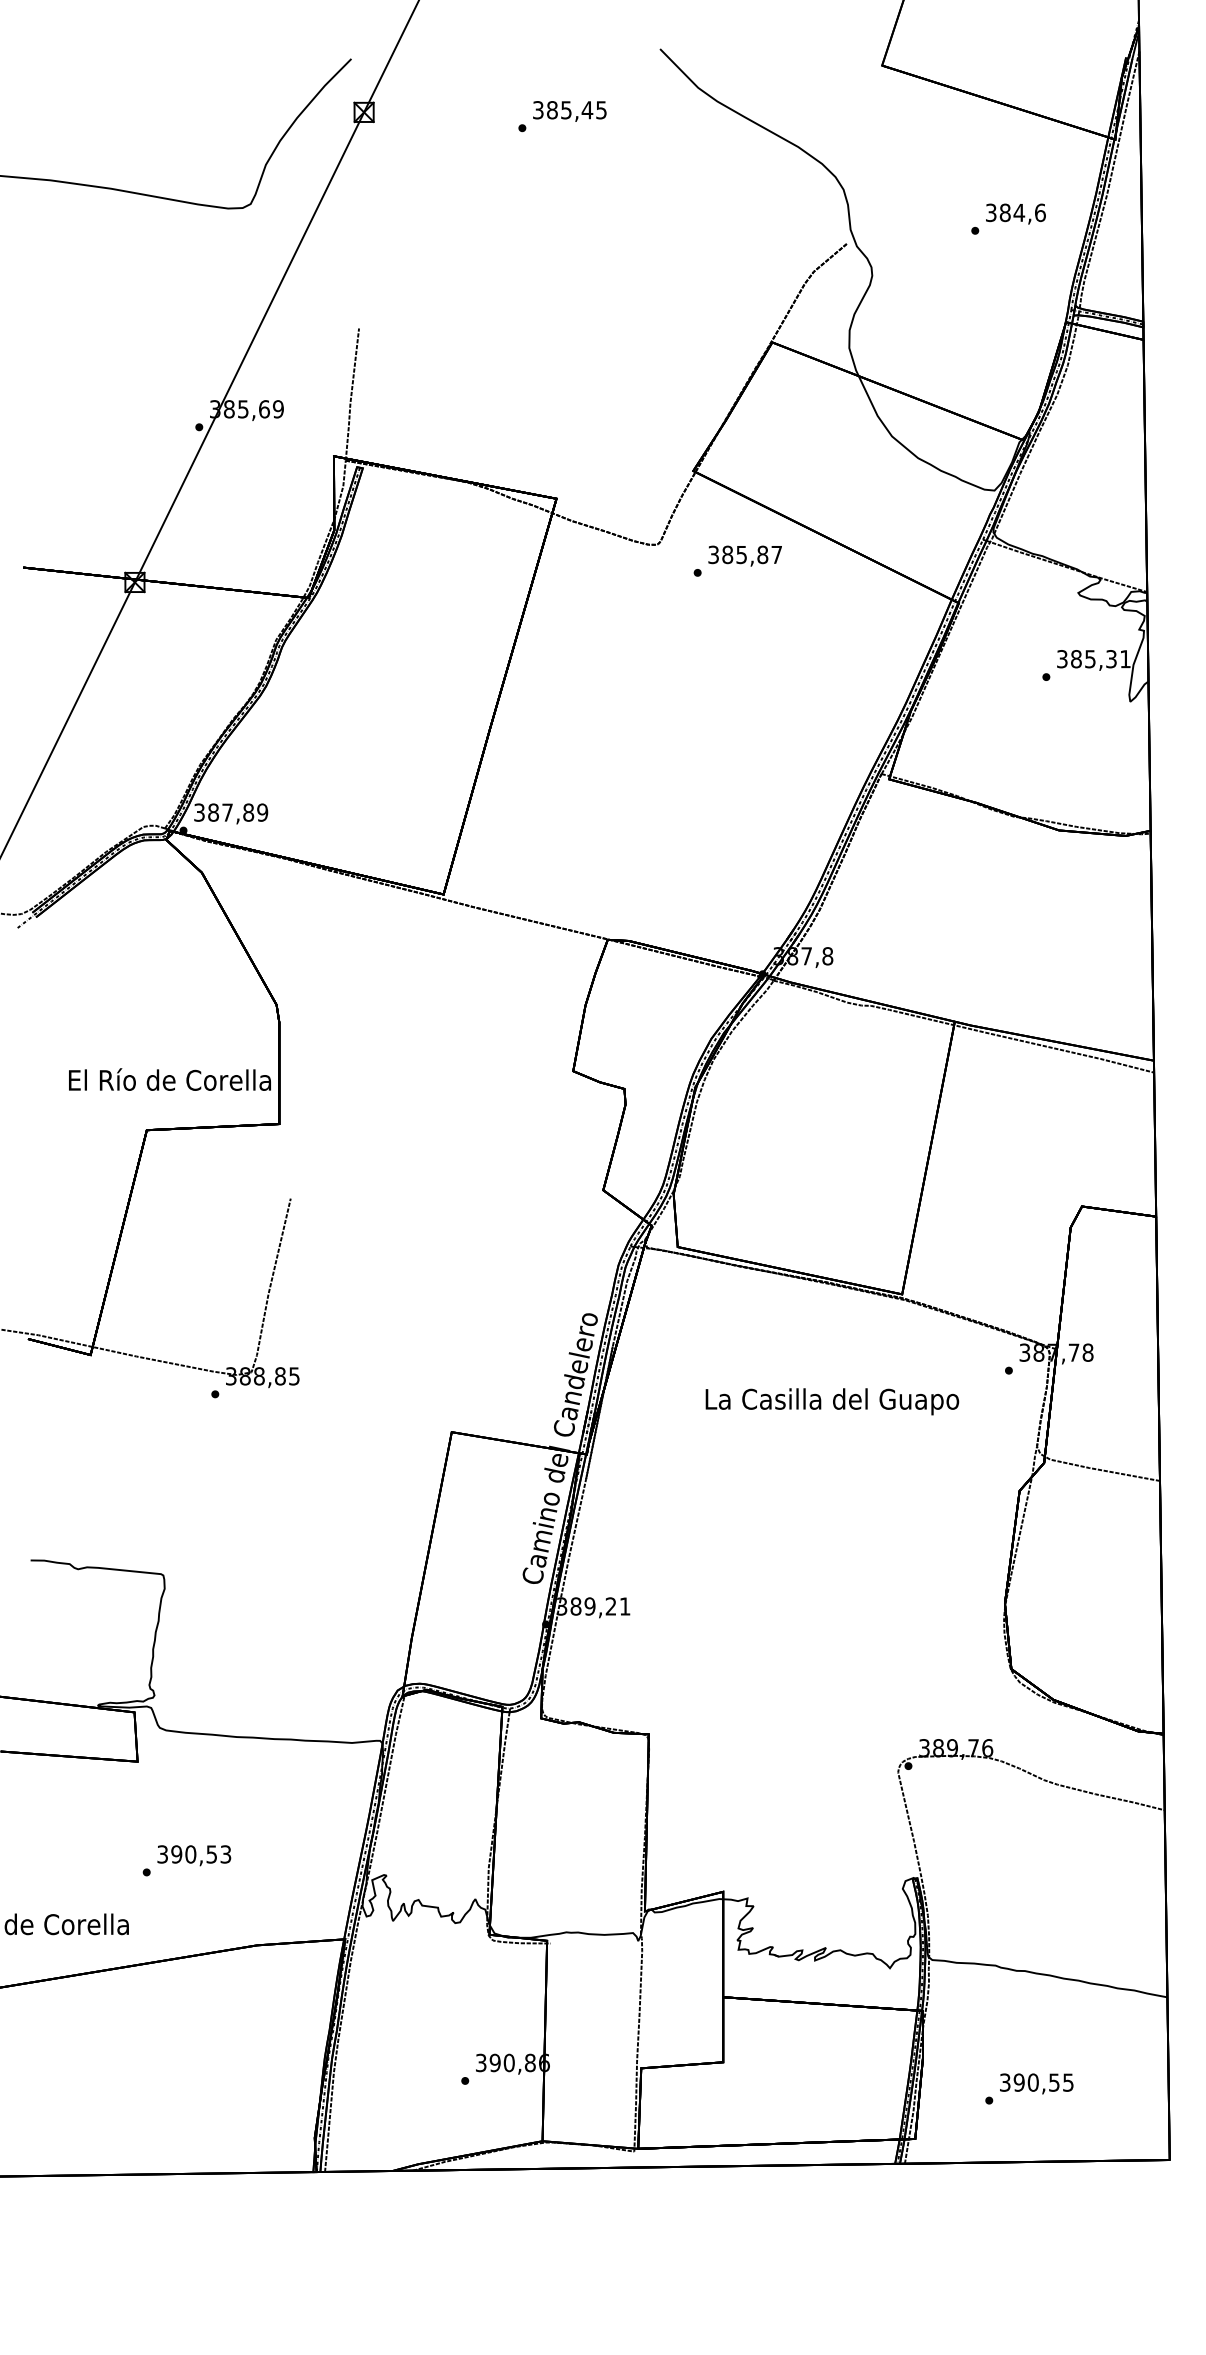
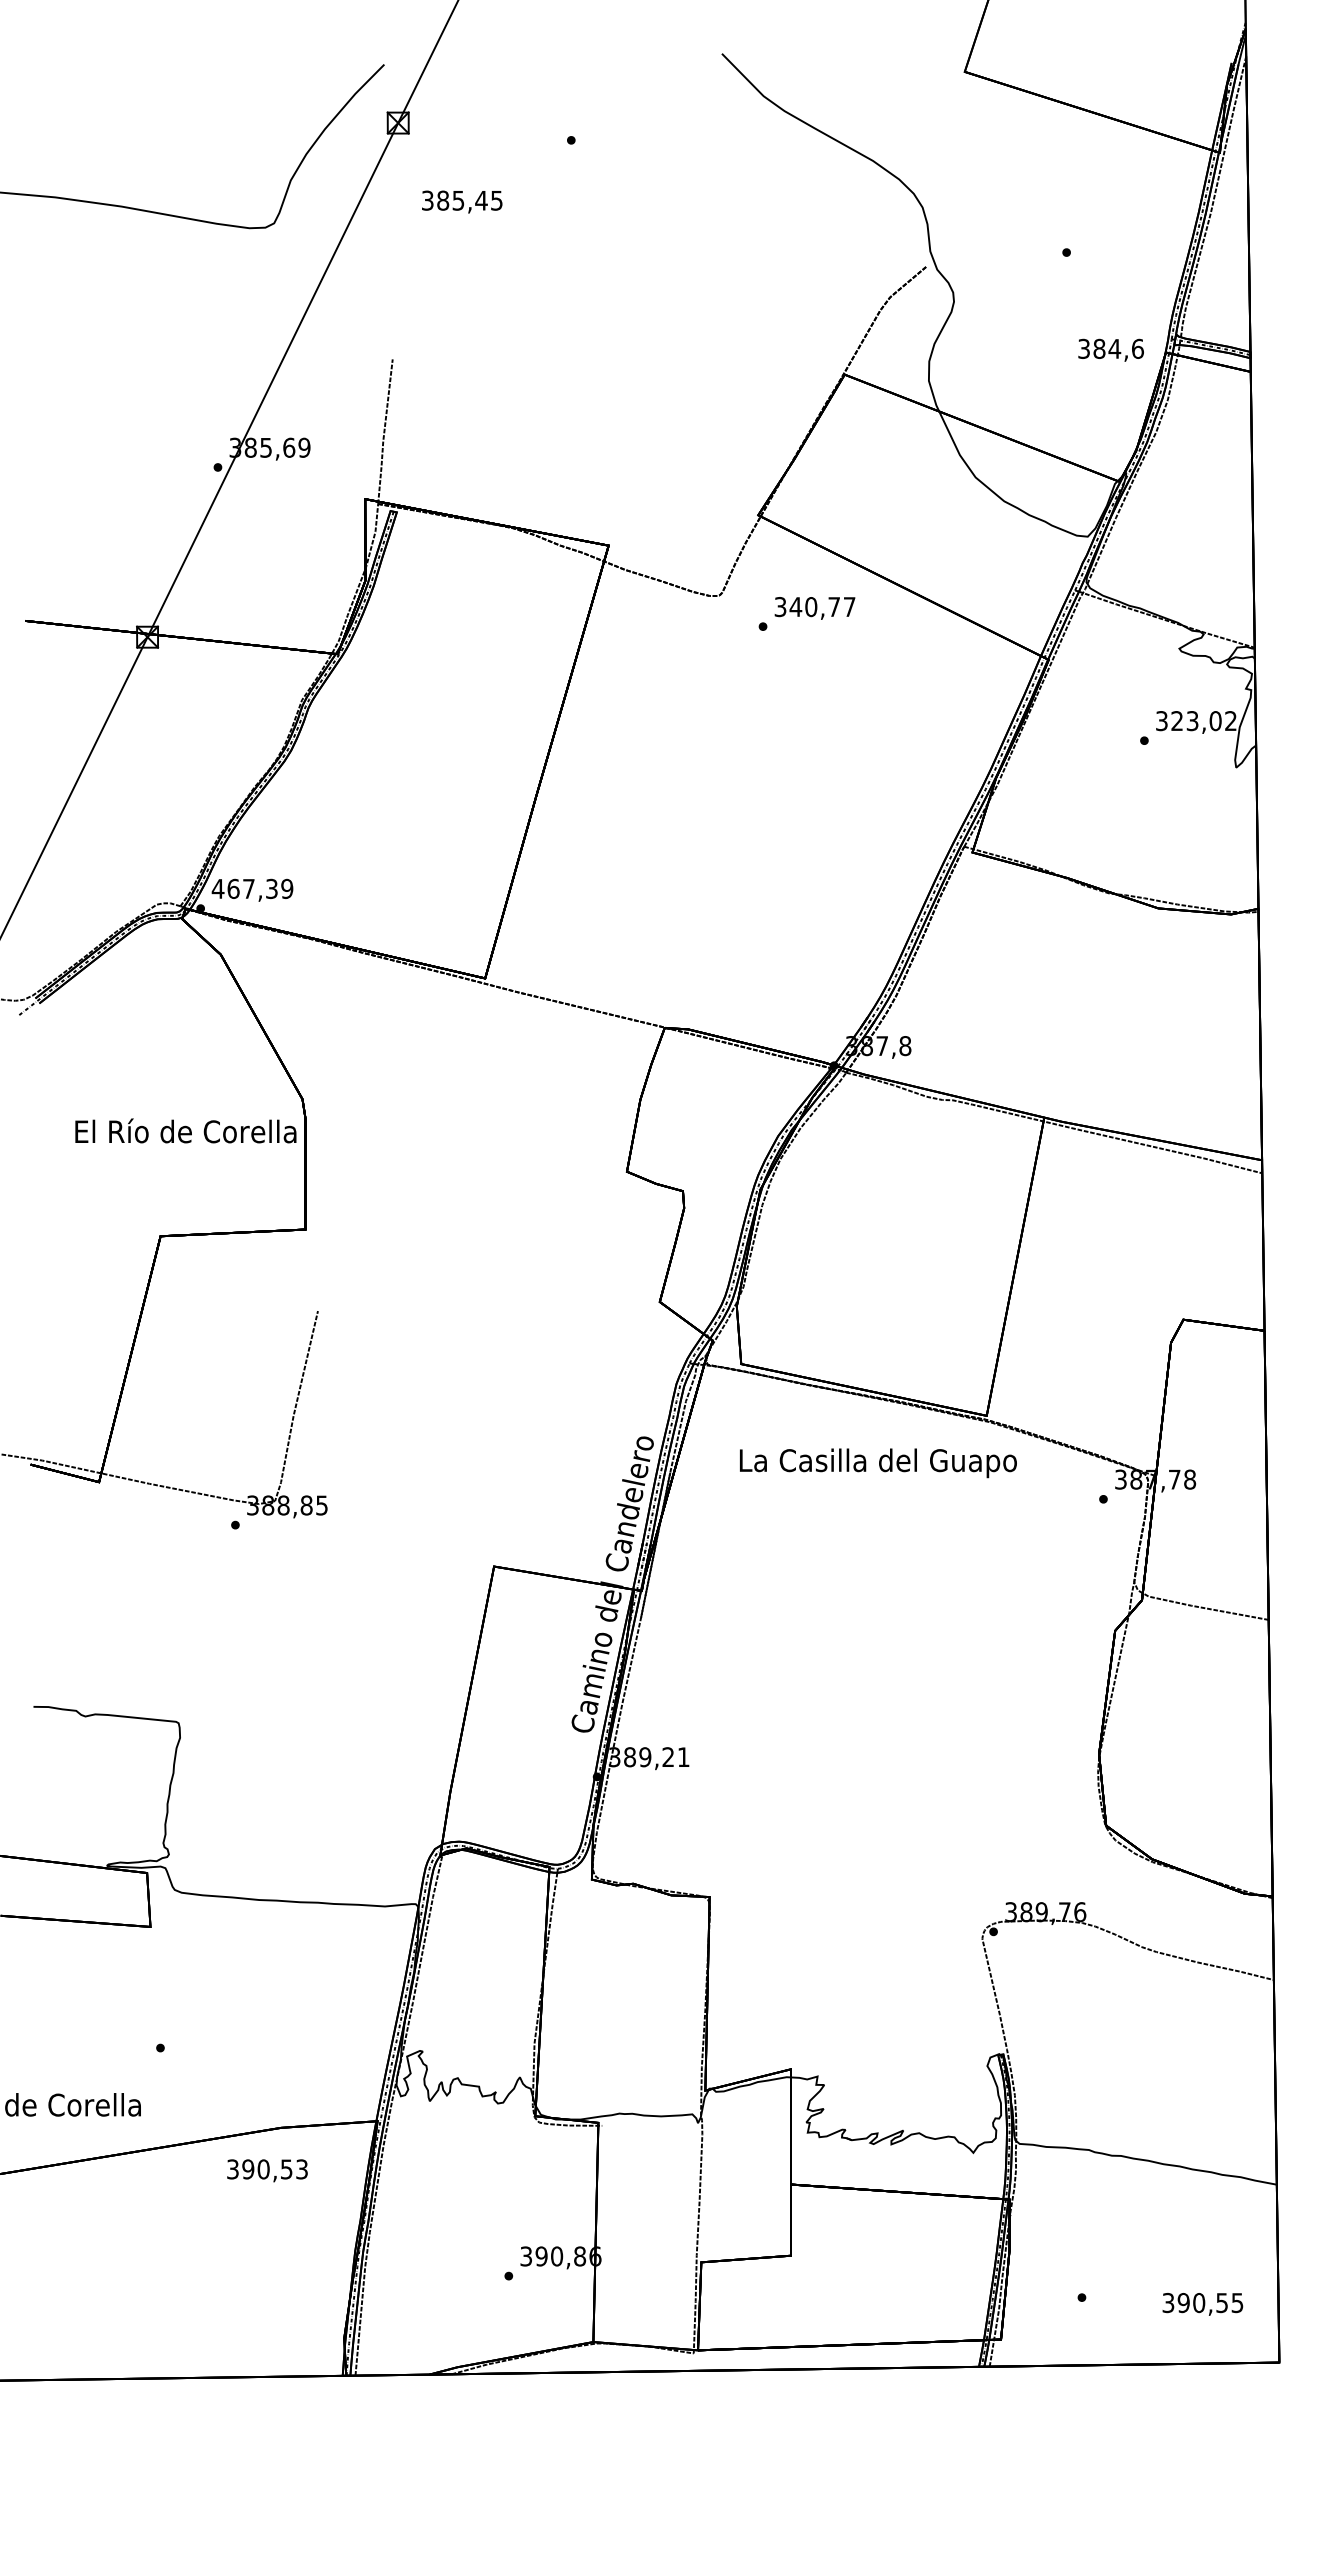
text: (570, 110) -> (462, 201), moved
text: (1015, 213) -> (1110, 349), moved
text: (744, 555) -> (814, 607), 385,87 -> 340,77
text: (1100, 659) -> (1203, 721), 385,31 -> 323,02
text: (223, 812) -> (244, 888), 387,89 -> 467,39
text: (169, 1079) -> (185, 1130), moved
text: (832, 1401) -> (878, 1463), moved
text: (194, 1855) -> (267, 2170), moved
text: (1036, 2084) -> (1202, 2304), moved

